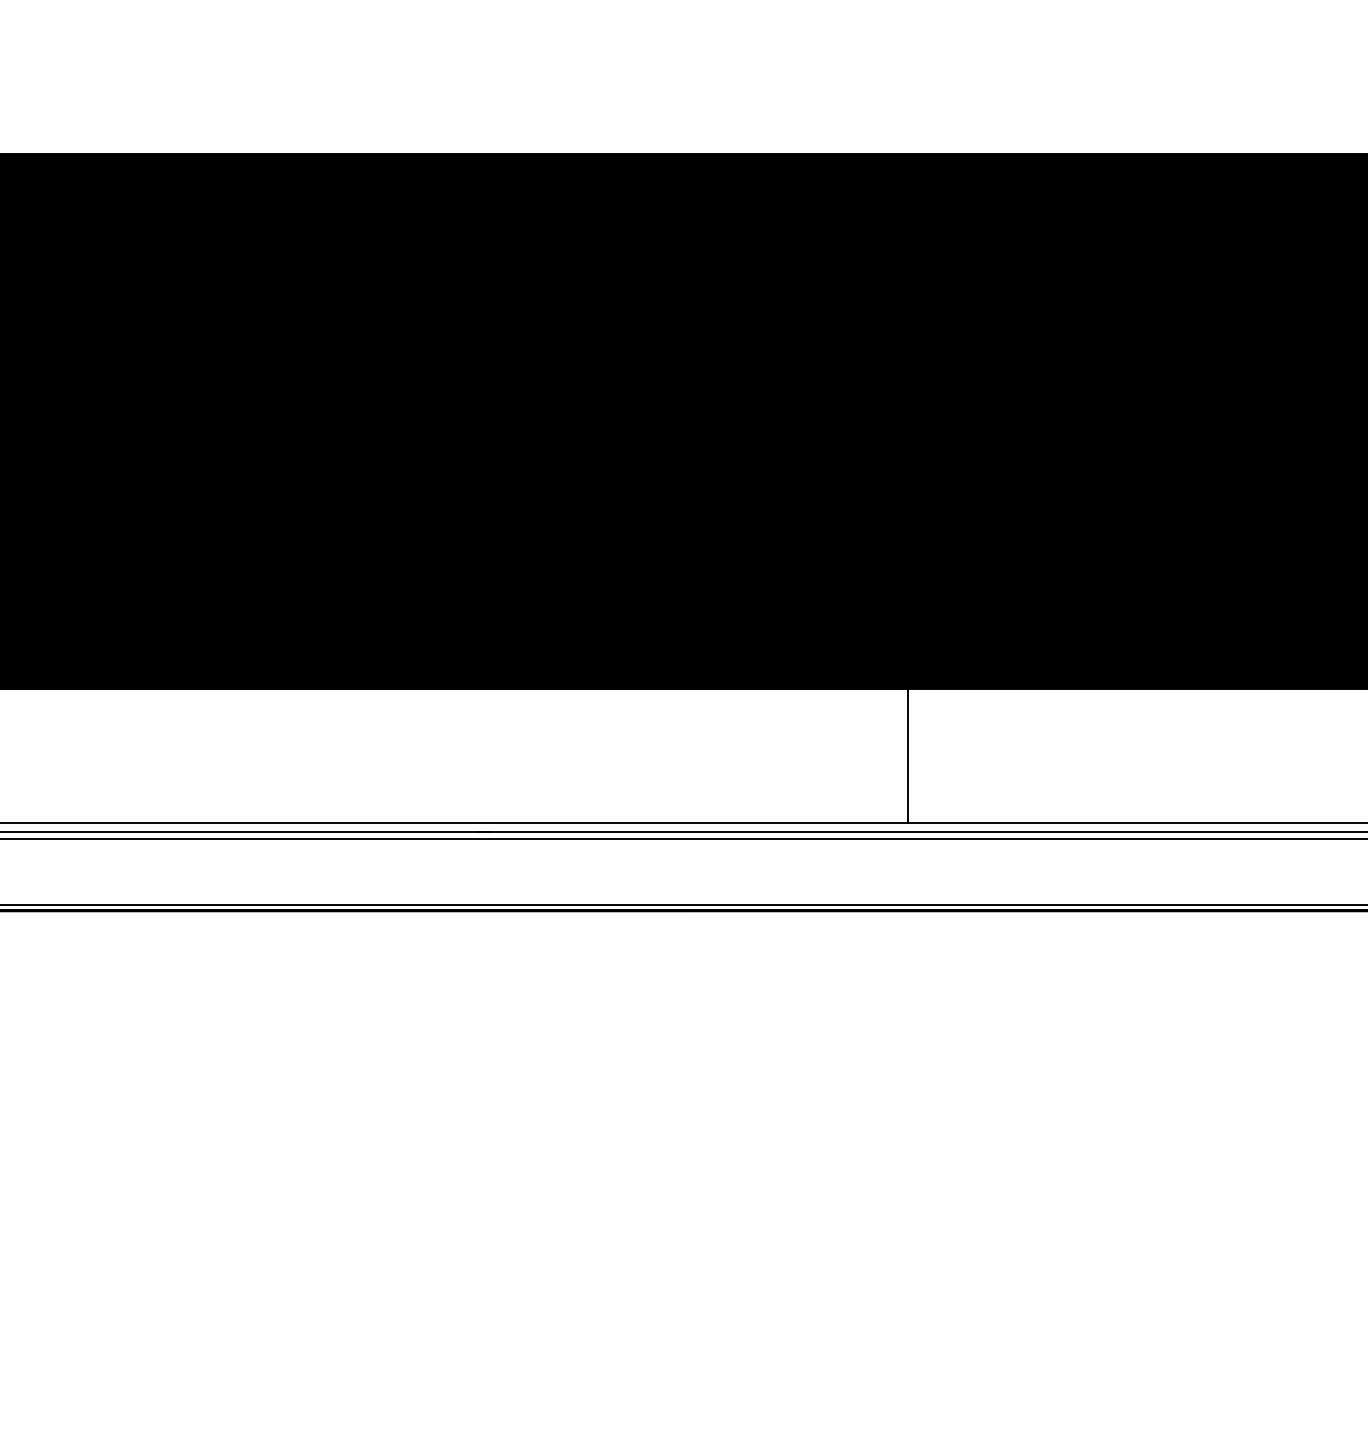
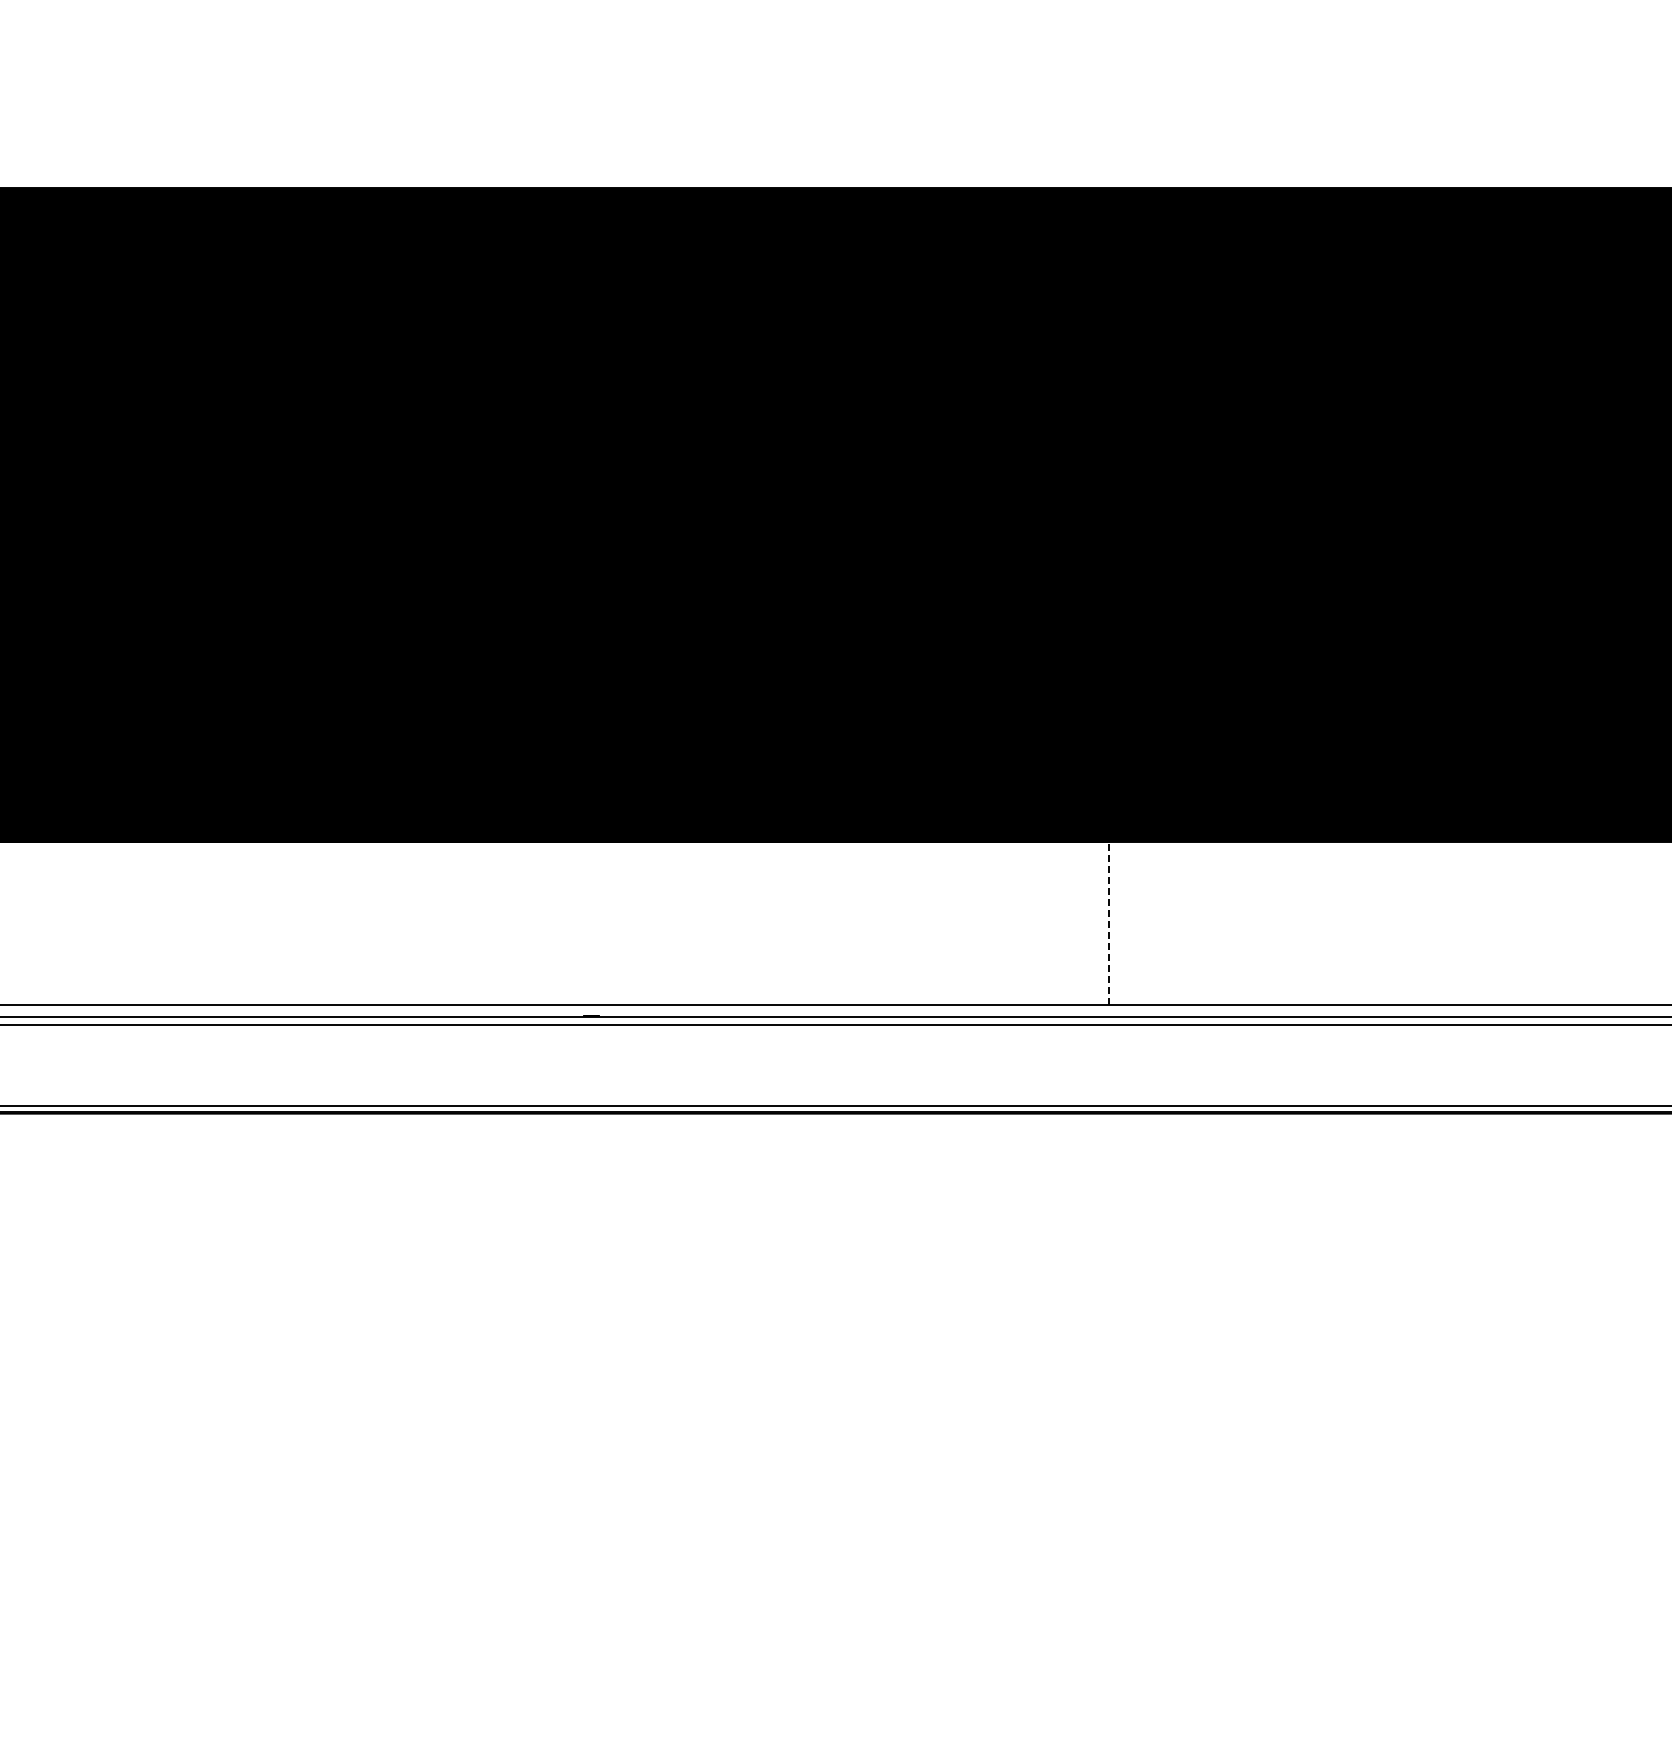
line: (907, 755) -> (1109, 923), solid -> dashed

